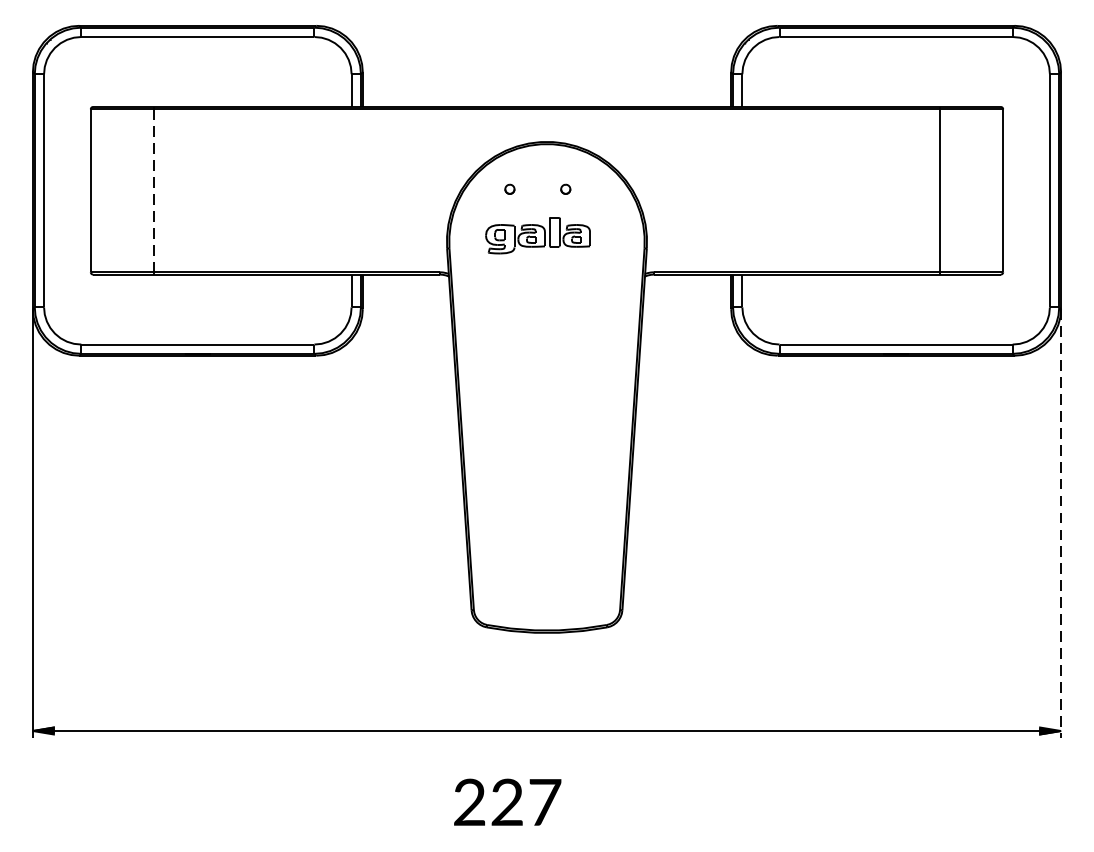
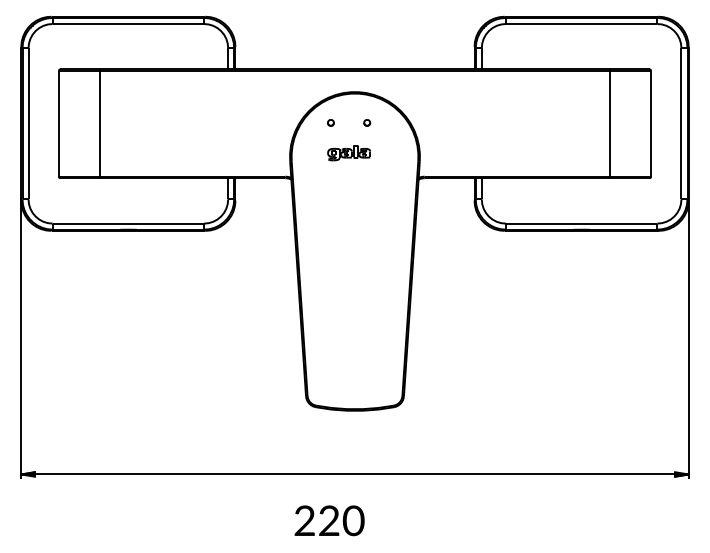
line: (153, 190) -> (99, 123), dashed -> solid
part: (536, 236) -> (348, 153), size x0.62
line: (1060, 524) -> (688, 340), dashed -> solid
text: (544, 801) -> (353, 520), 227 -> 220

